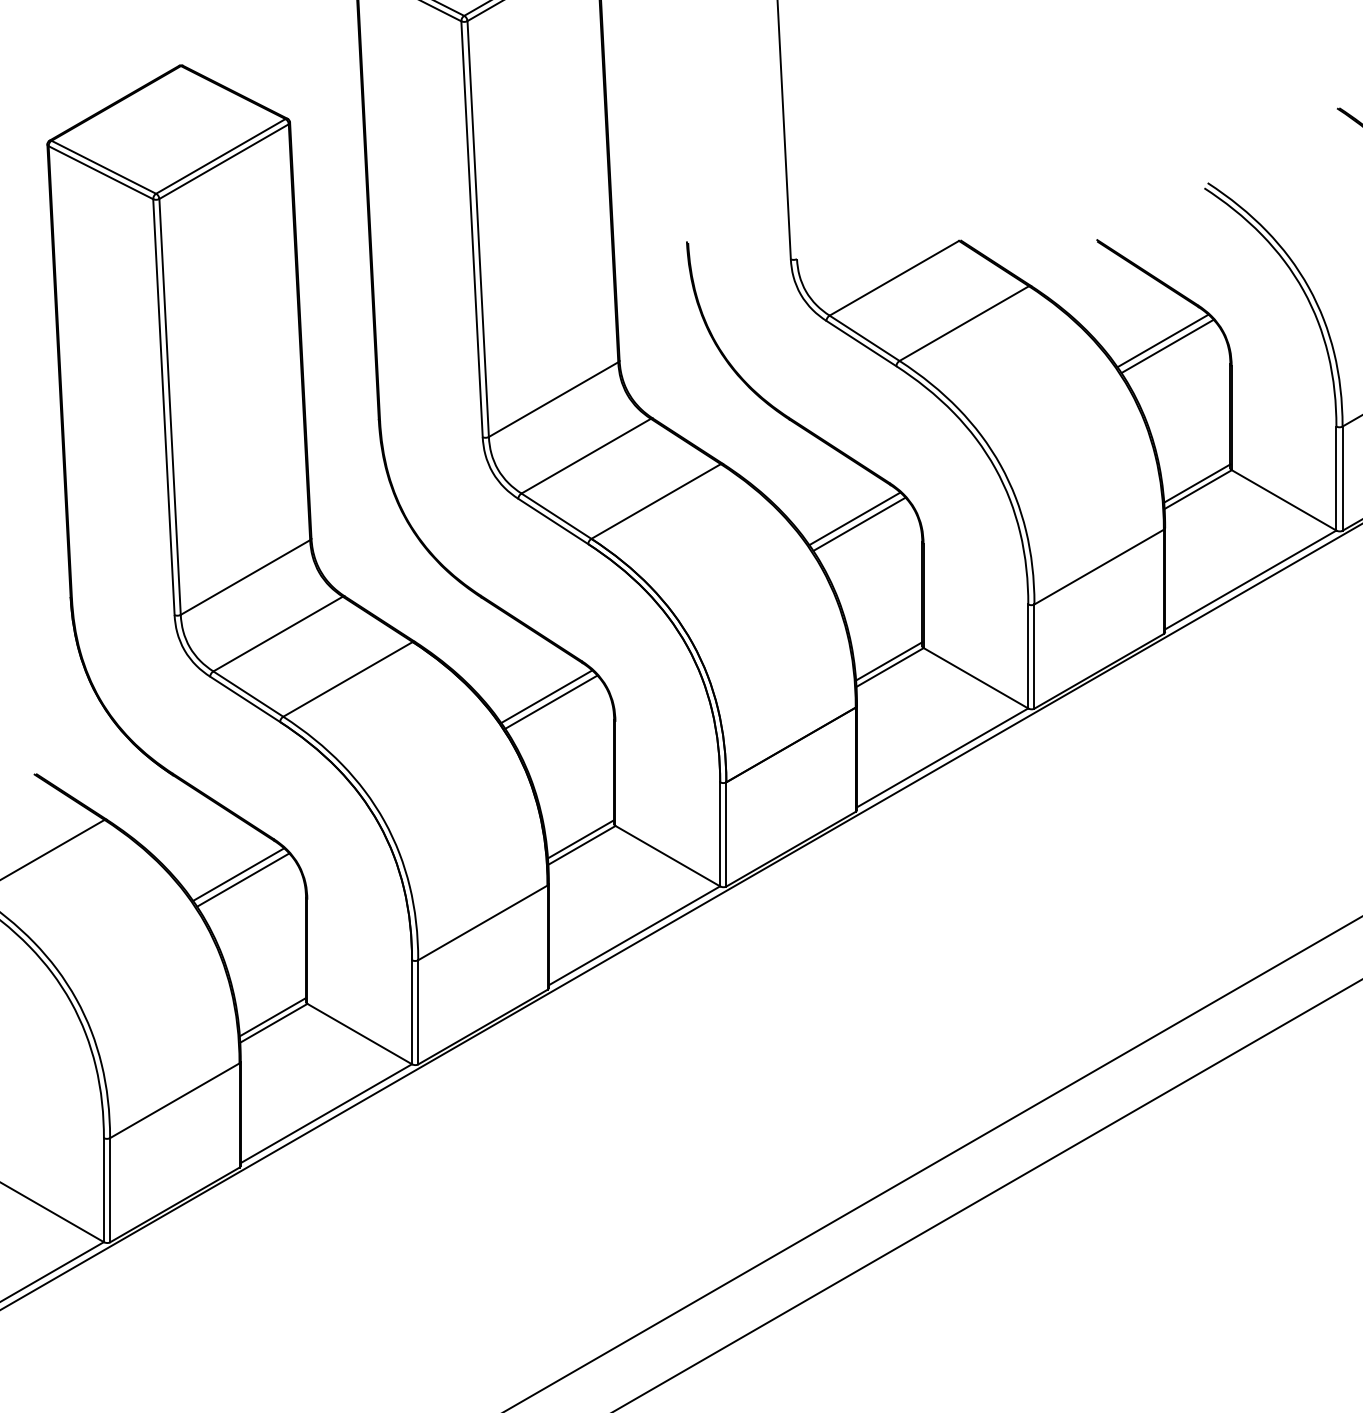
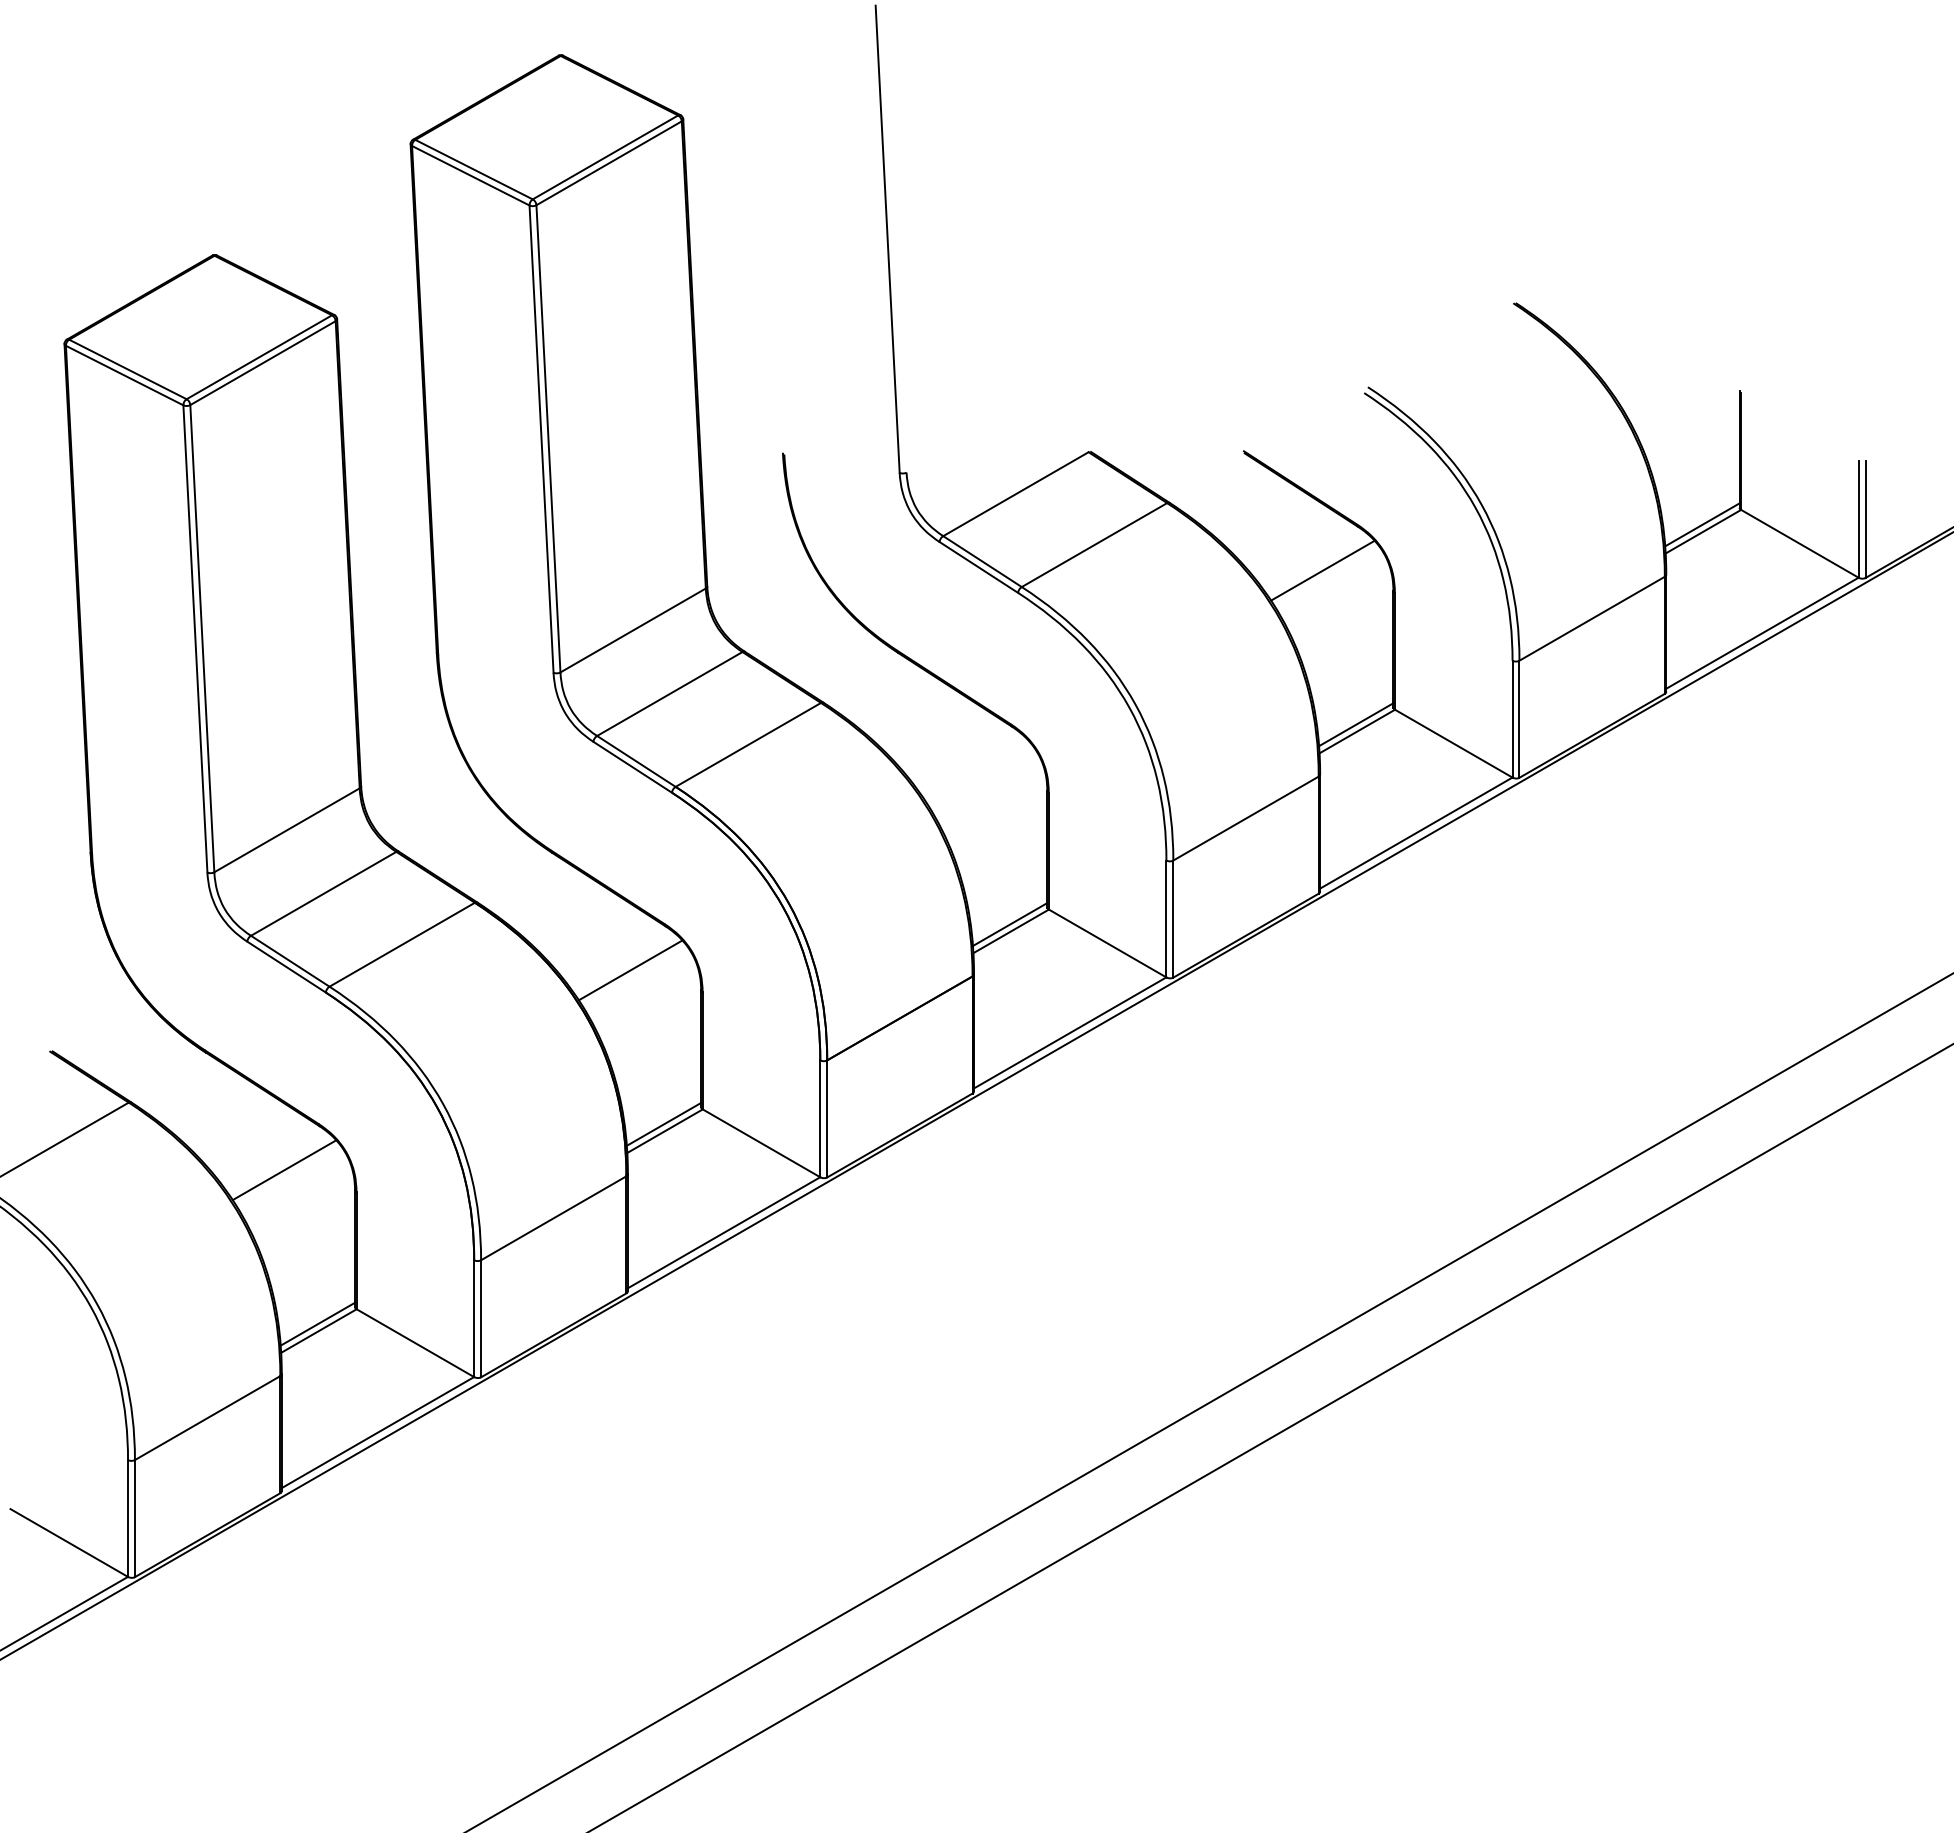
line: (1162, 340) -> (1317, 564), removed
line: (854, 518) -> (971, 763), removed
line: (859, 524) -> (976, 770), removed
line: (546, 696) -> (625, 963), removed
line: (238, 874) -> (279, 1163), removed

